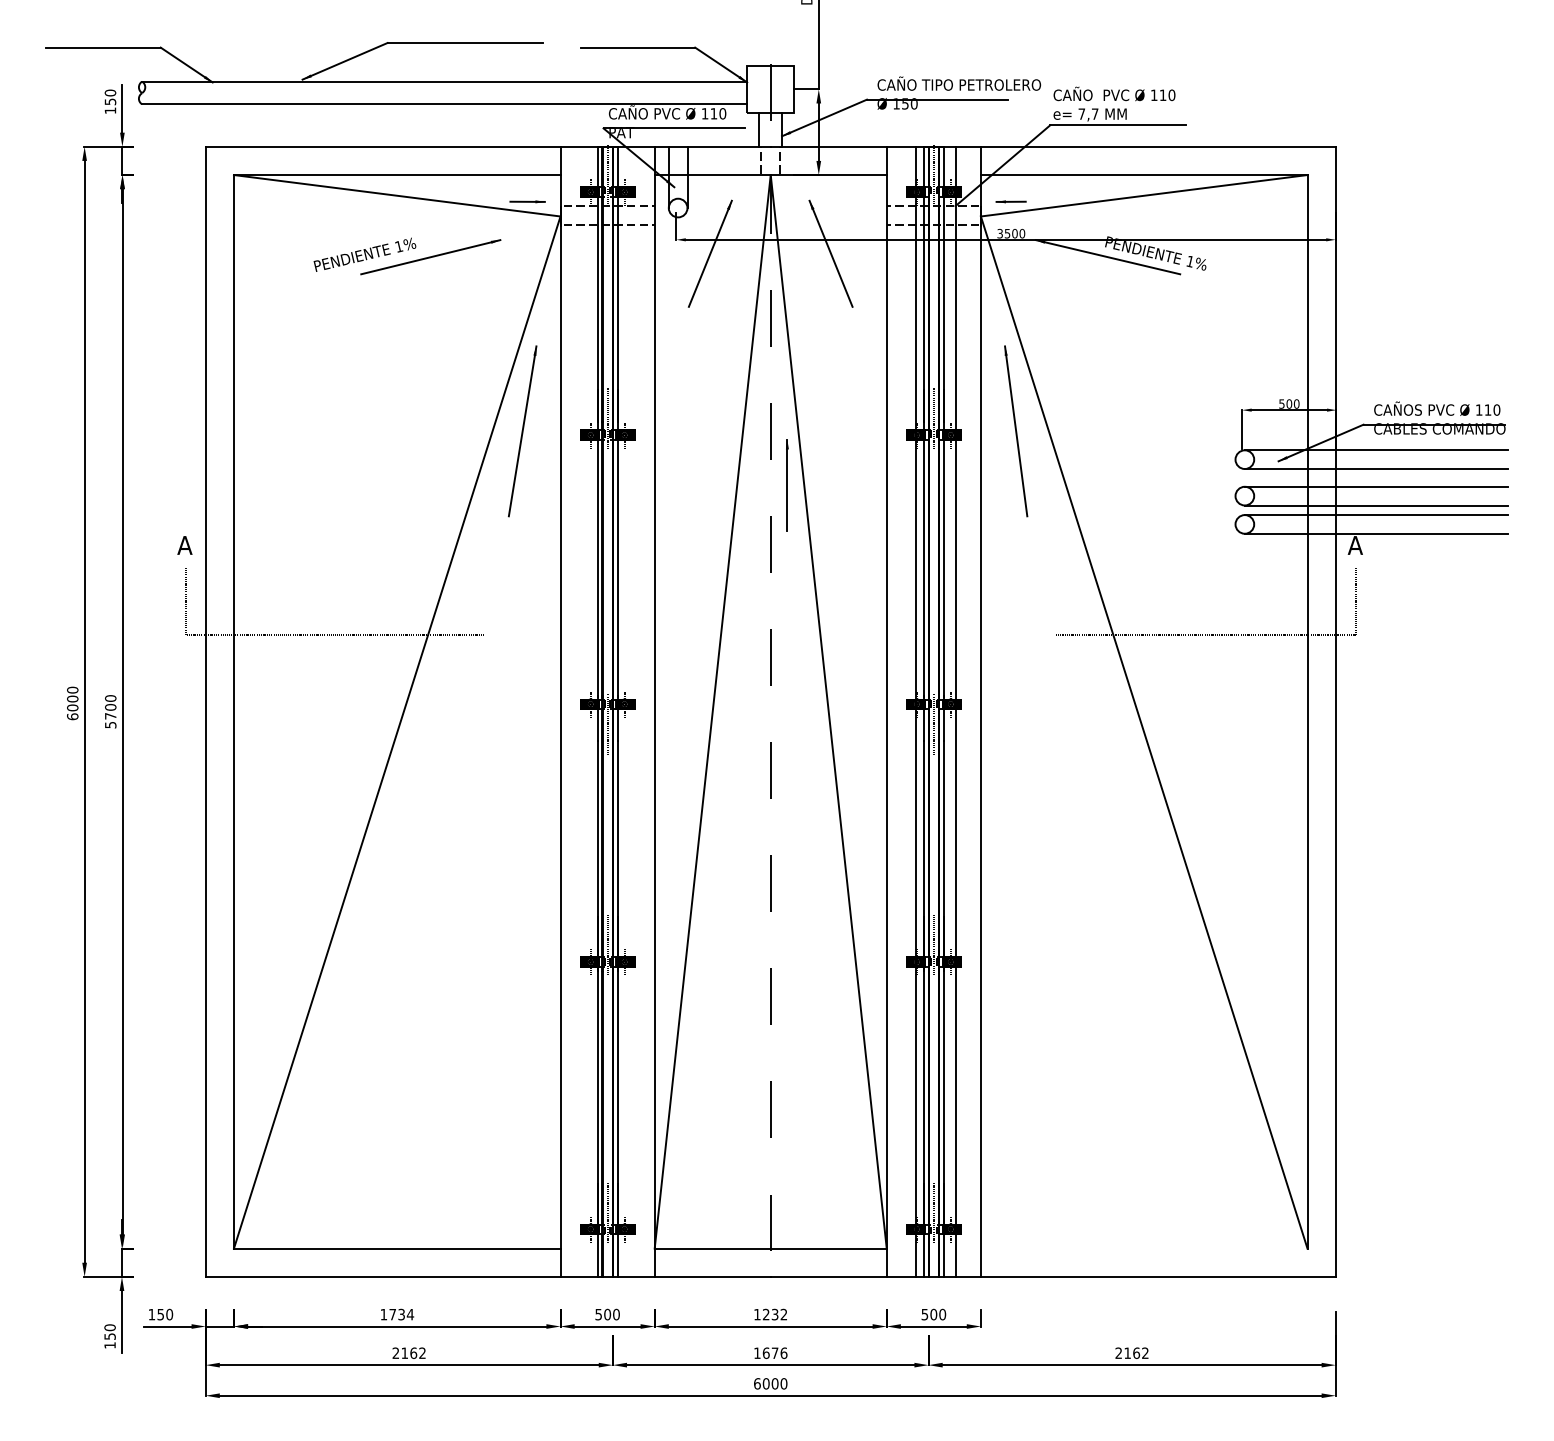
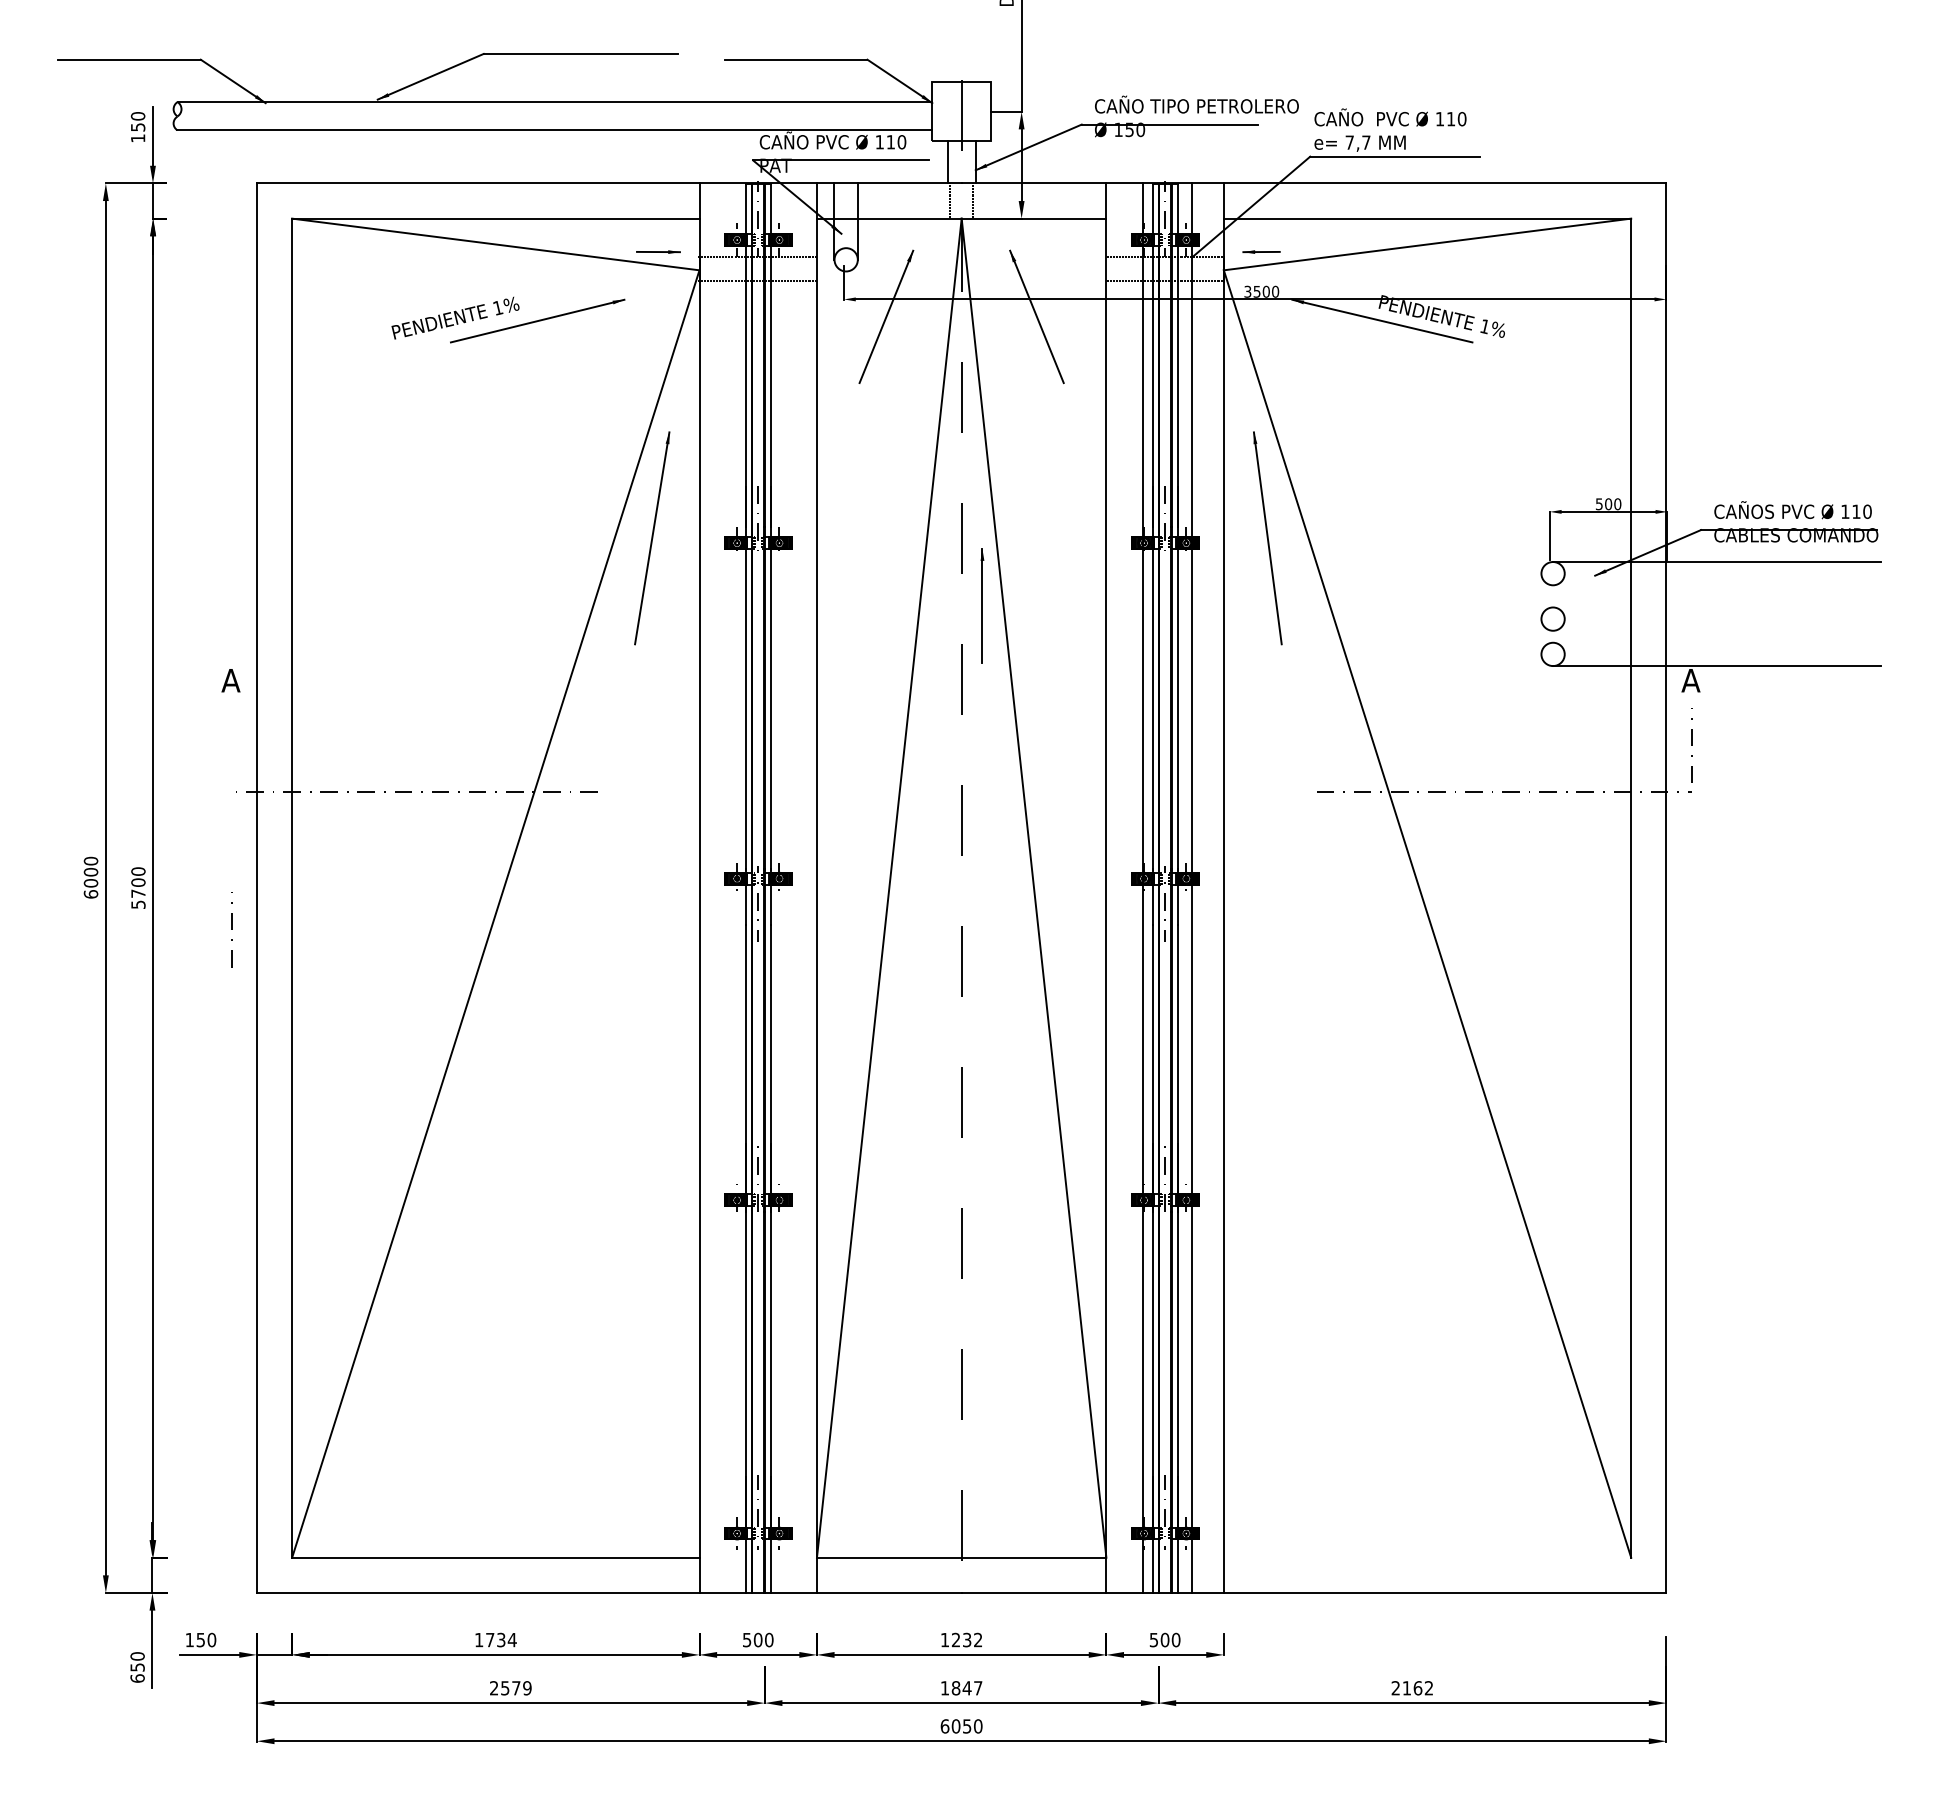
line: (1375, 469) -> (1716, 585), removed
line: (1375, 486) -> (1716, 607), removed
line: (1375, 505) -> (1716, 630), removed
line: (1375, 514) -> (1716, 642), removed
line: (185, 597) -> (231, 929), moved
text: (109, 1345) -> (137, 1678), 150 -> 650
text: (413, 1353) -> (516, 1688), 2162 -> 2579
text: (774, 1353) -> (966, 1688), 1676 -> 1847
text: (774, 1383) -> (966, 1726), 6000 -> 6050

